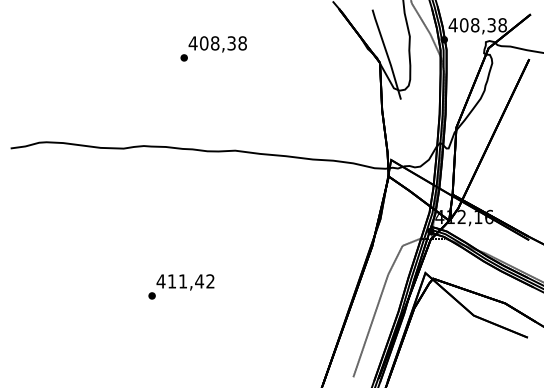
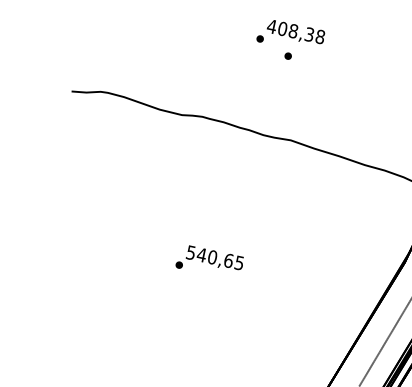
part: (214, 68) -> (287, 55), added
text: (185, 281) -> (214, 257), 411,42 -> 540,65

